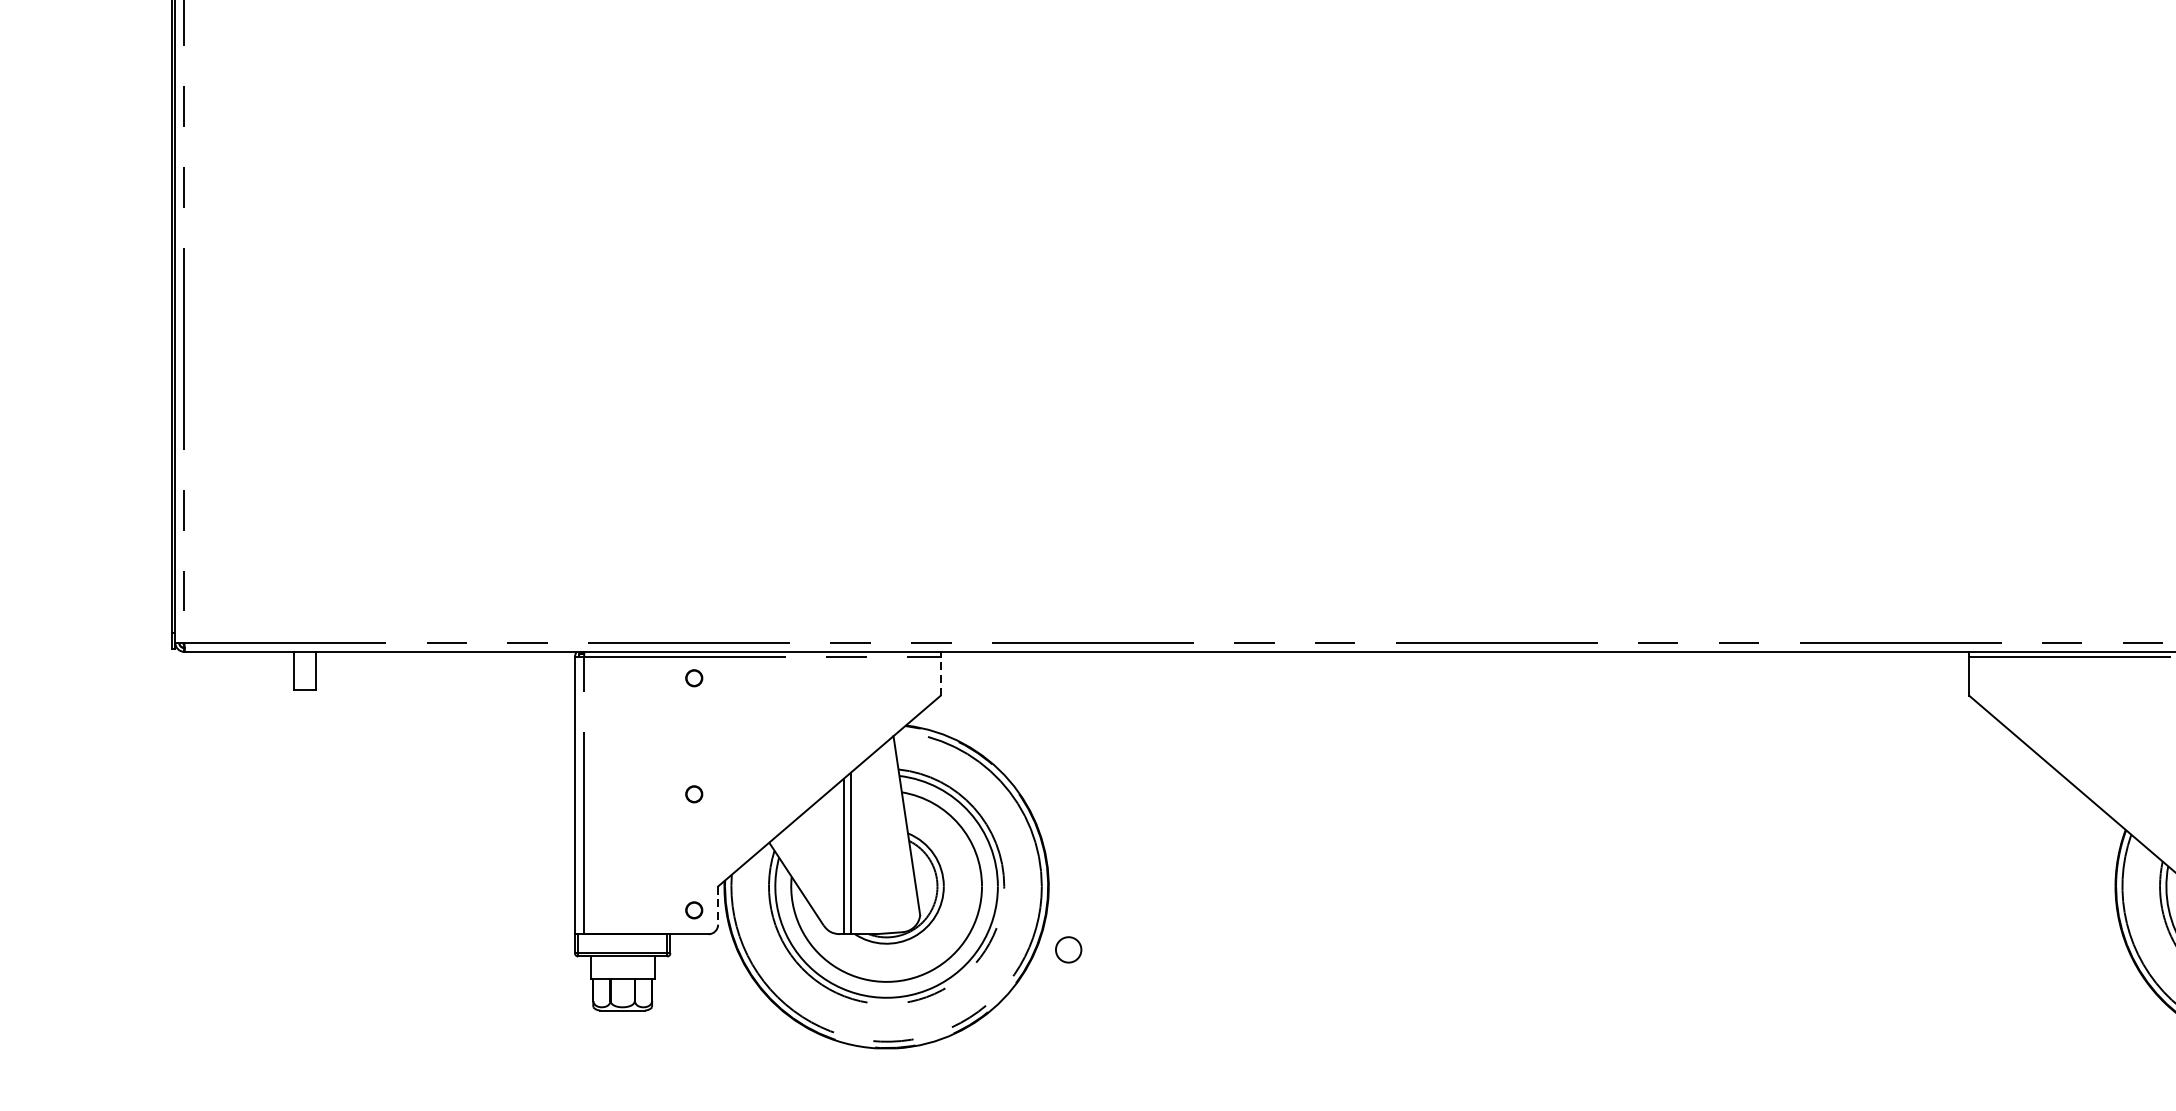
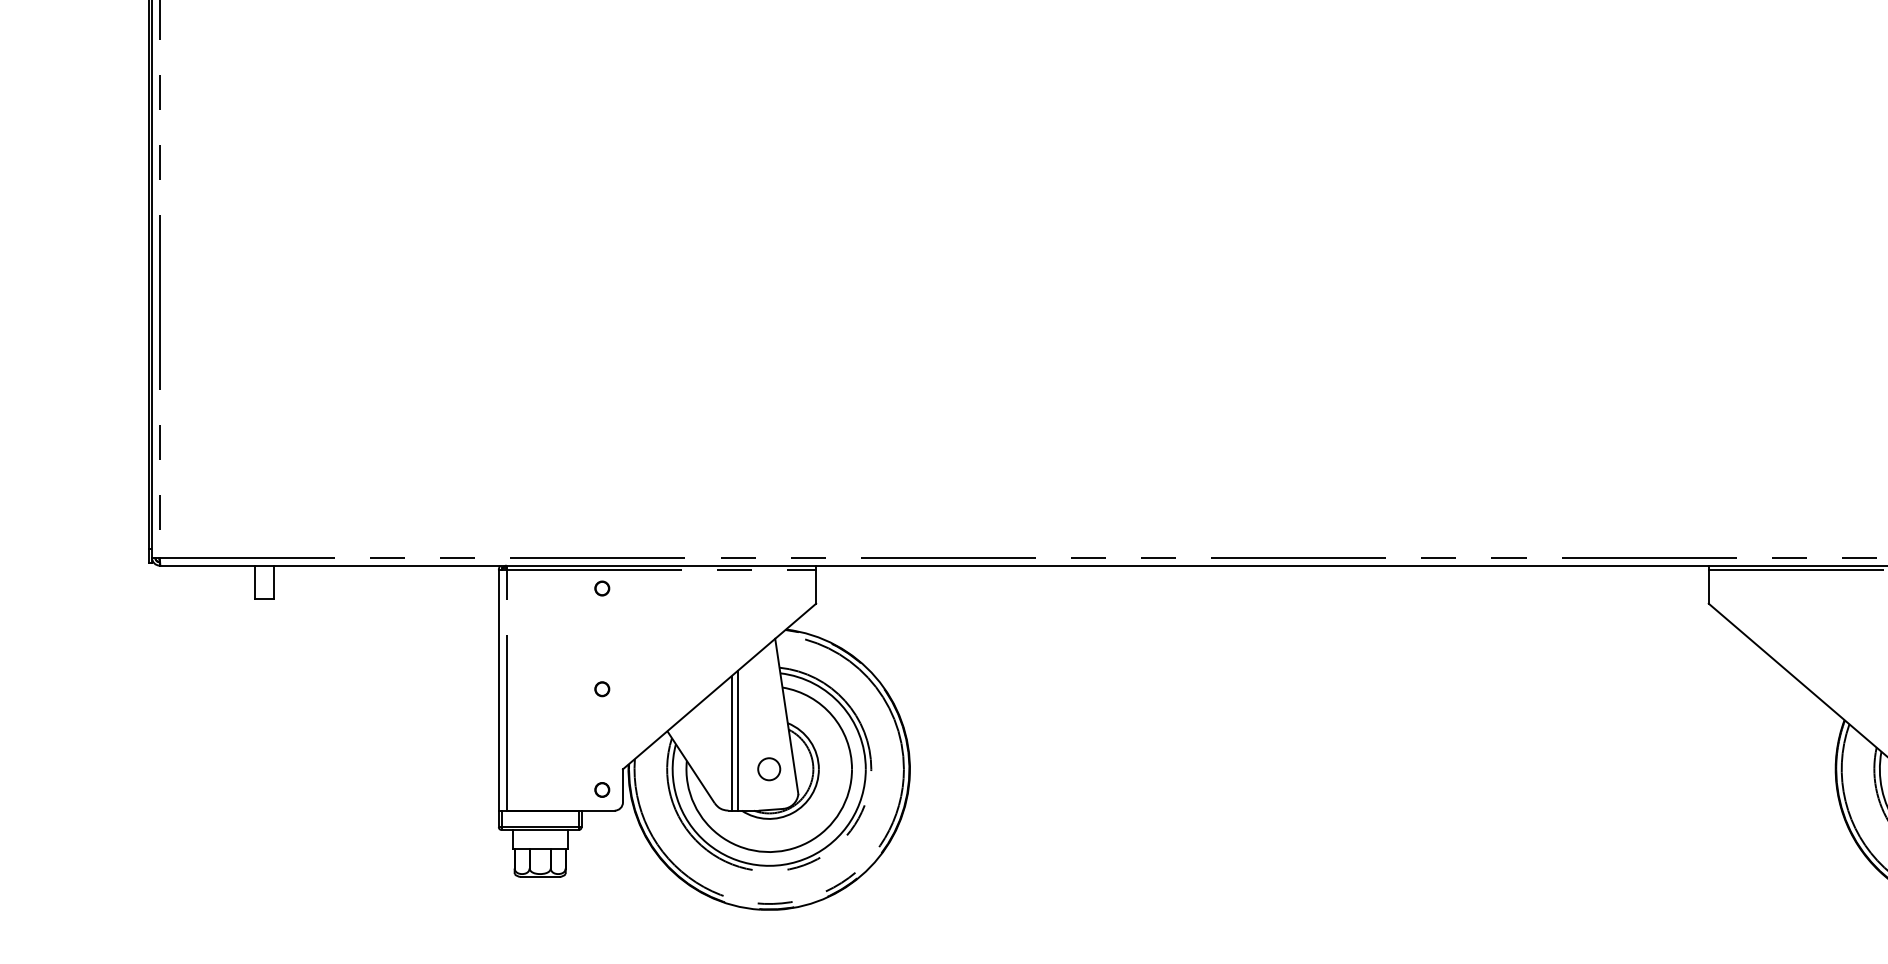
line: (941, 675) -> (816, 586), dashed -> solid
line: (717, 905) -> (622, 785), dashed -> solid
circle: (1068, 950) -> (769, 769), moved

